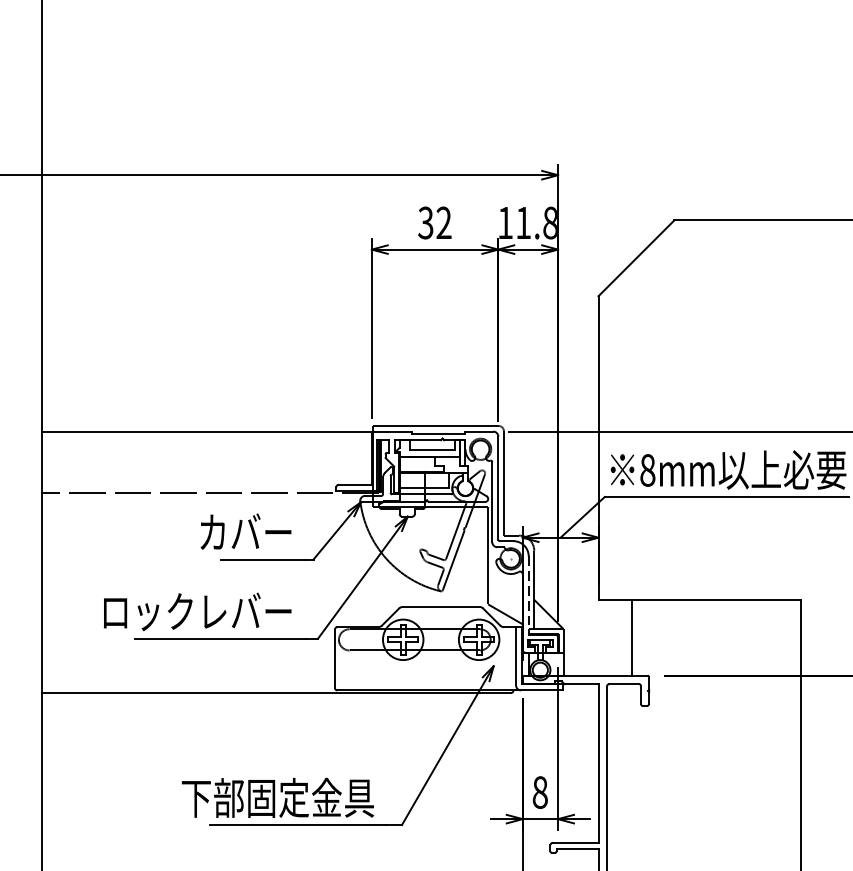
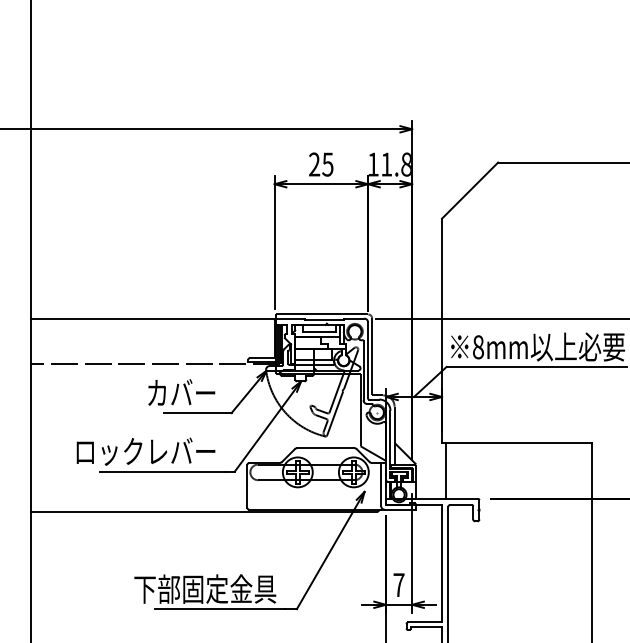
text: (433, 222) -> (320, 164), 32 -> 25
line: (528, 595) -> (390, 439), dashed -> solid
line: (631, 637) -> (445, 470), moved
text: (539, 793) -> (398, 585), 8 -> 7

